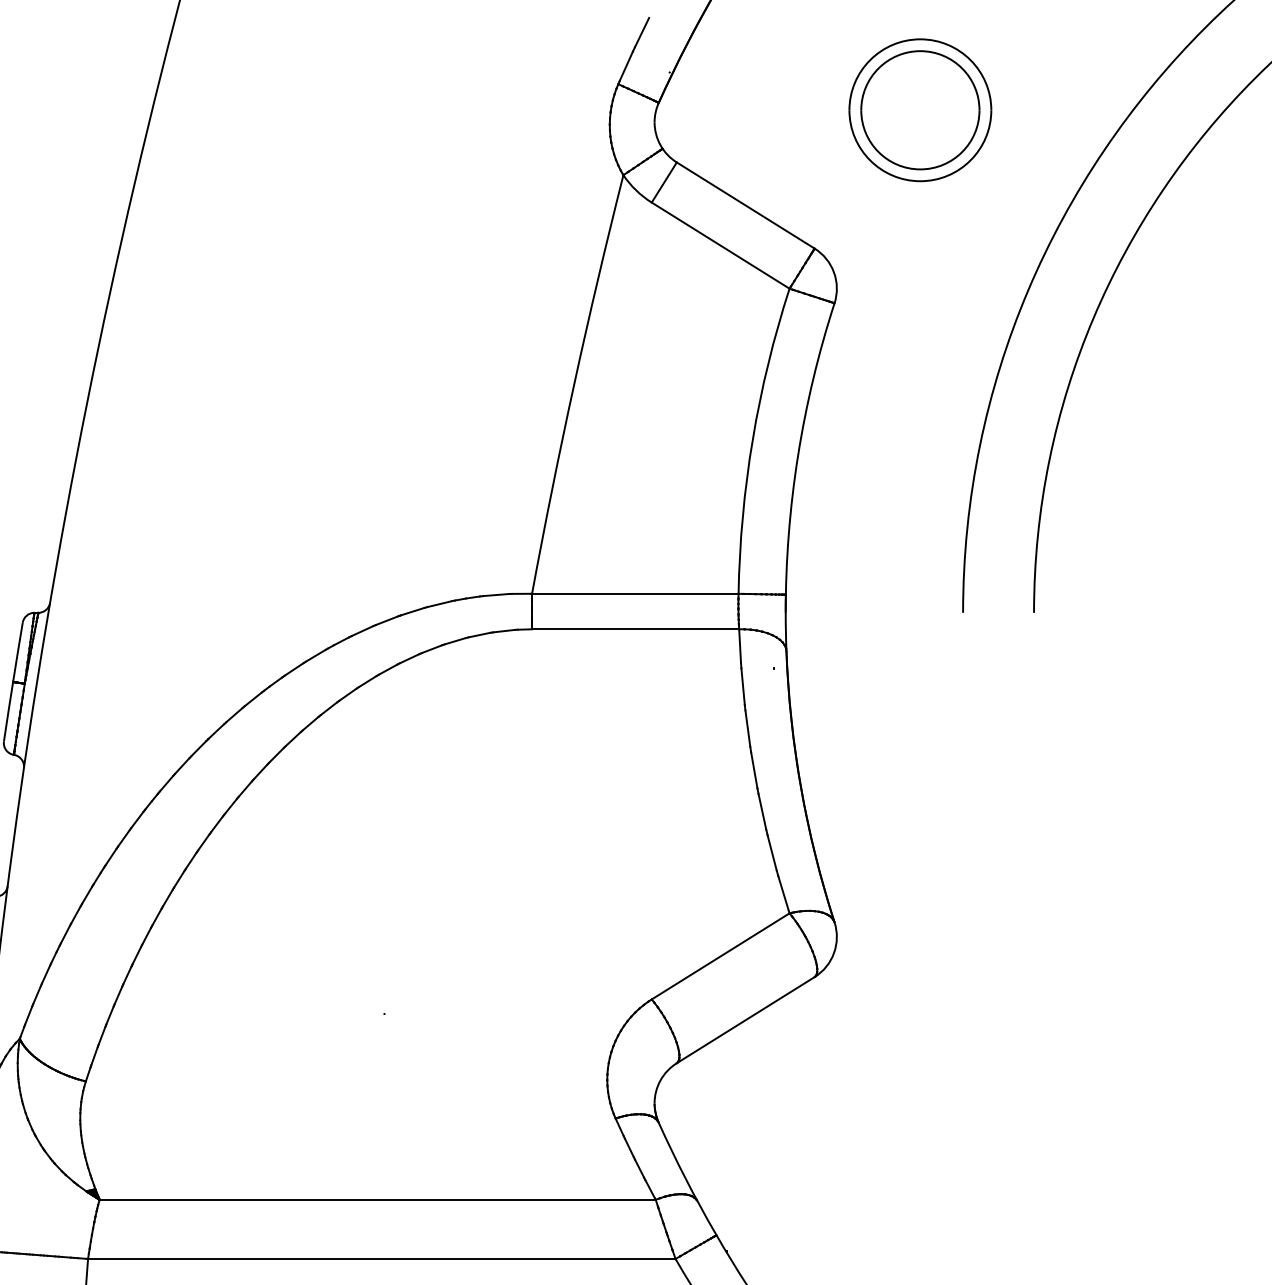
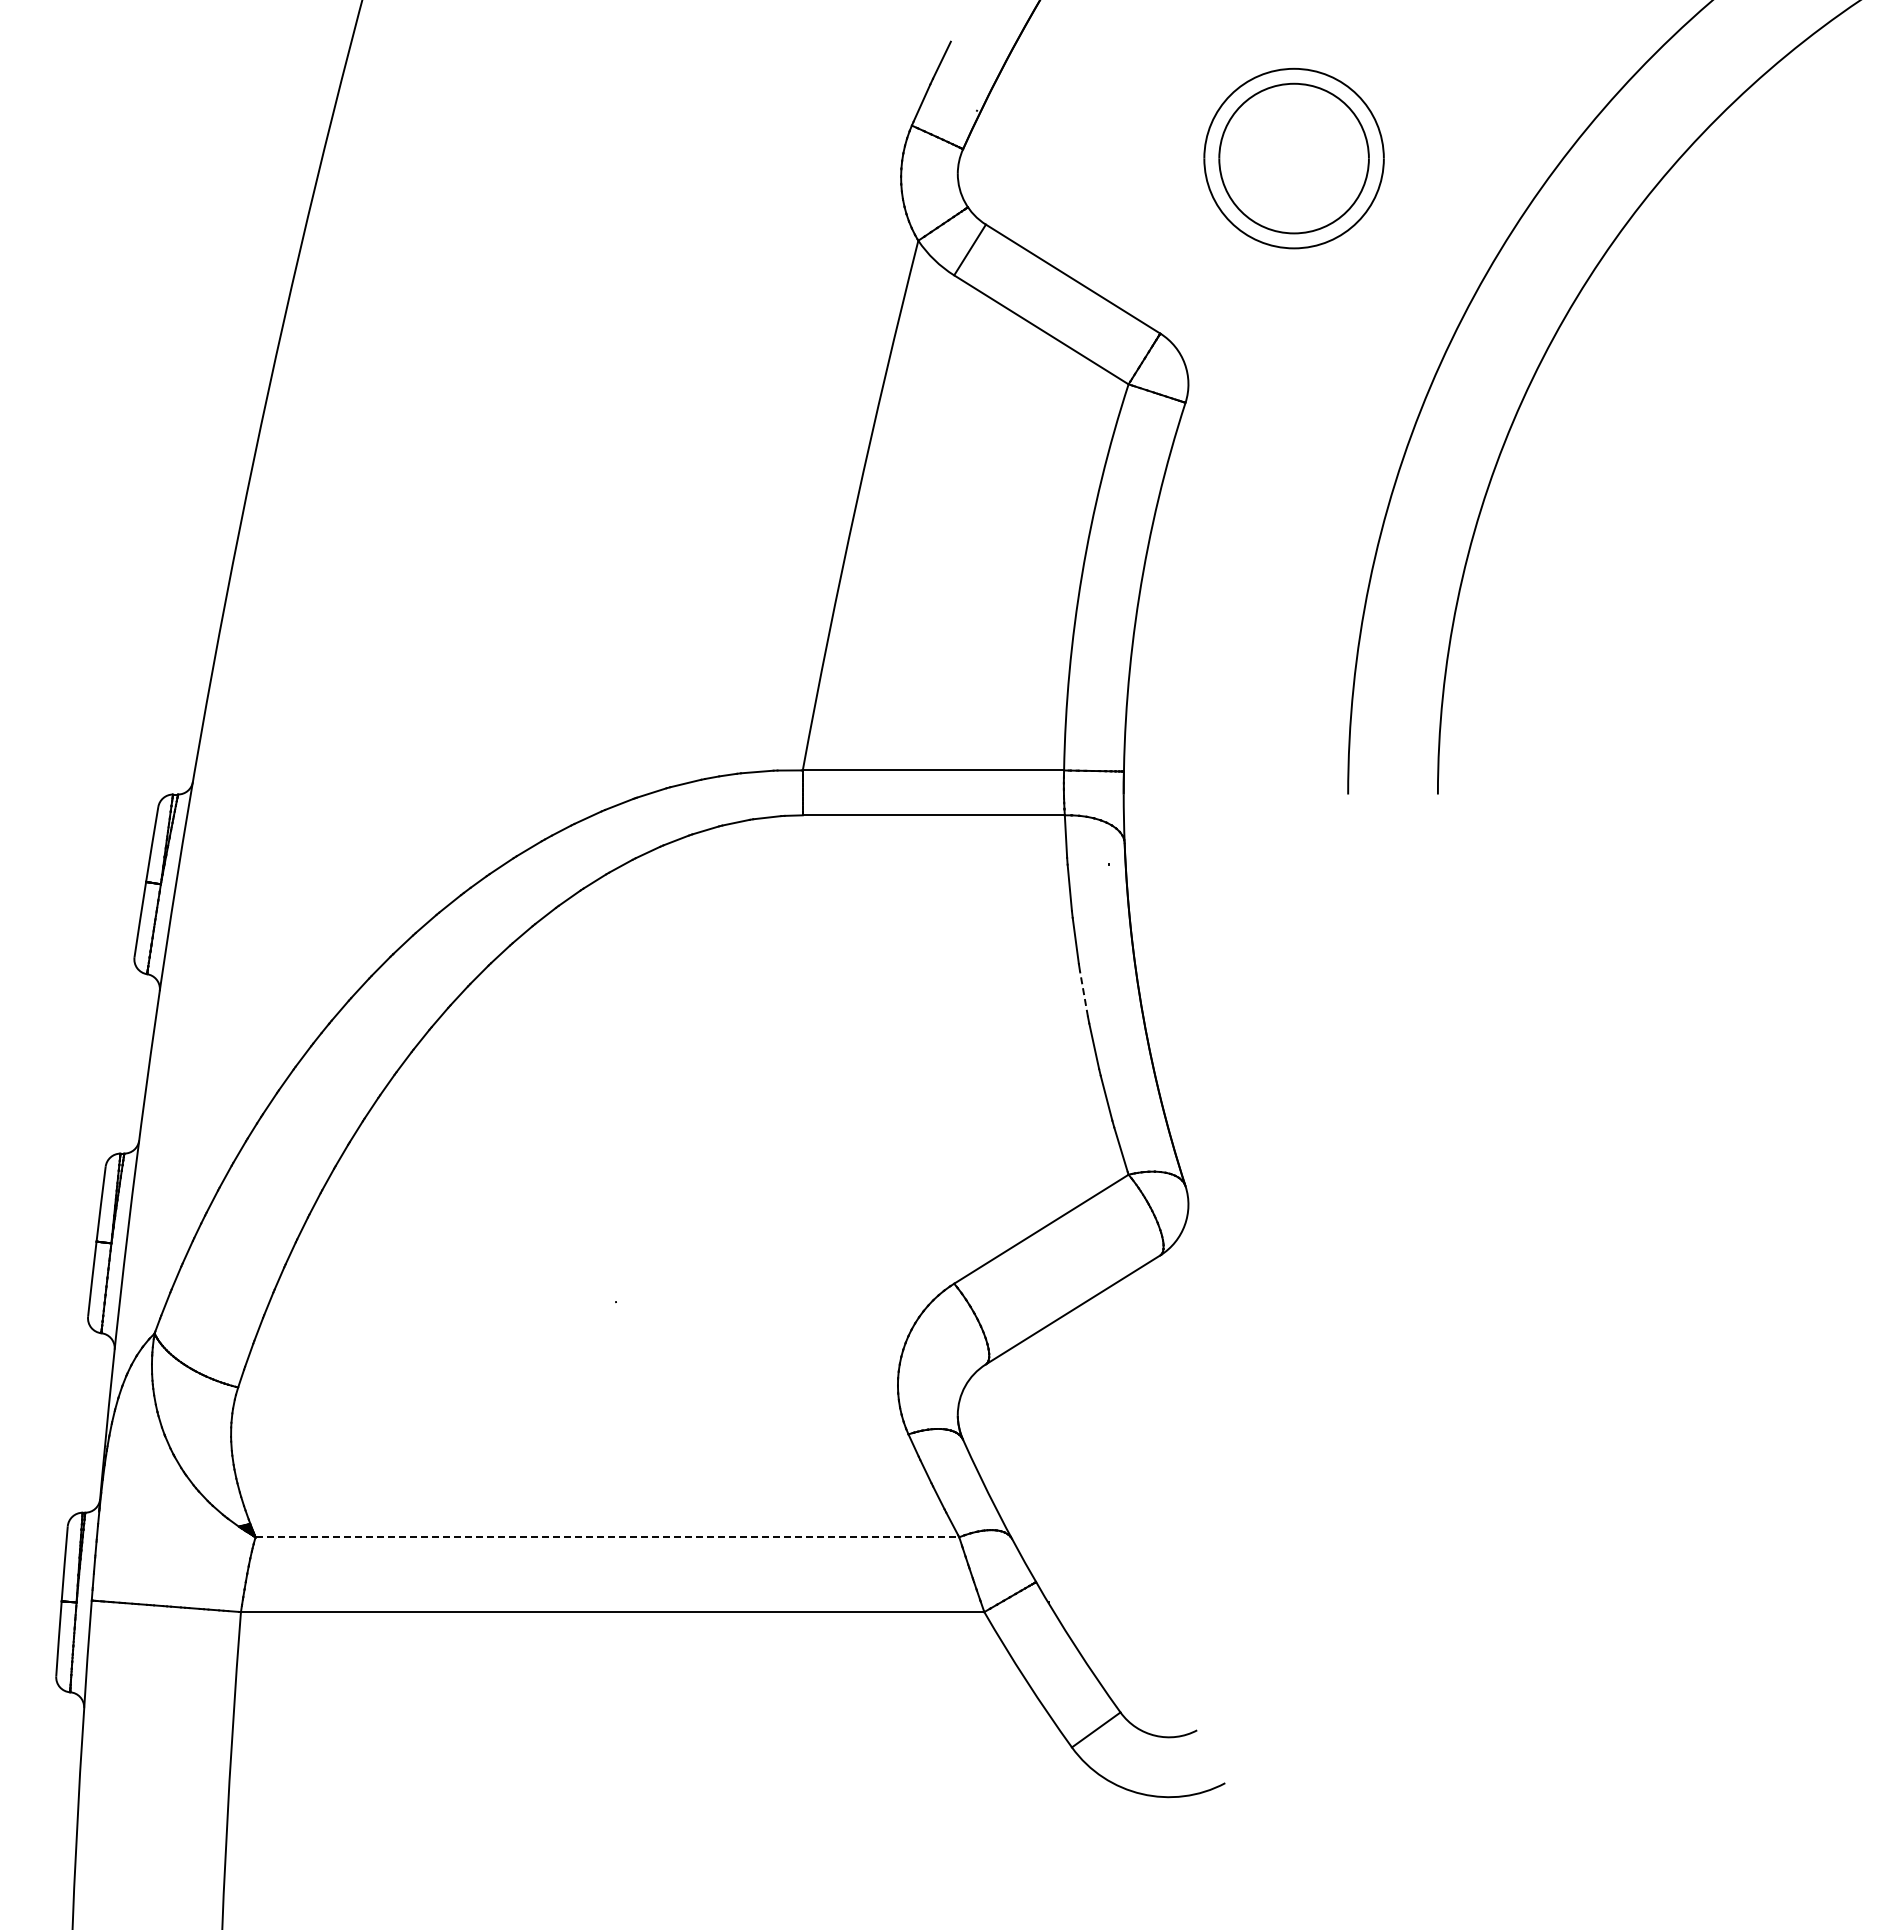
line: (753, 770) -> (1083, 993), solid -> dashed
line: (377, 1200) -> (607, 1537), solid -> dashed

